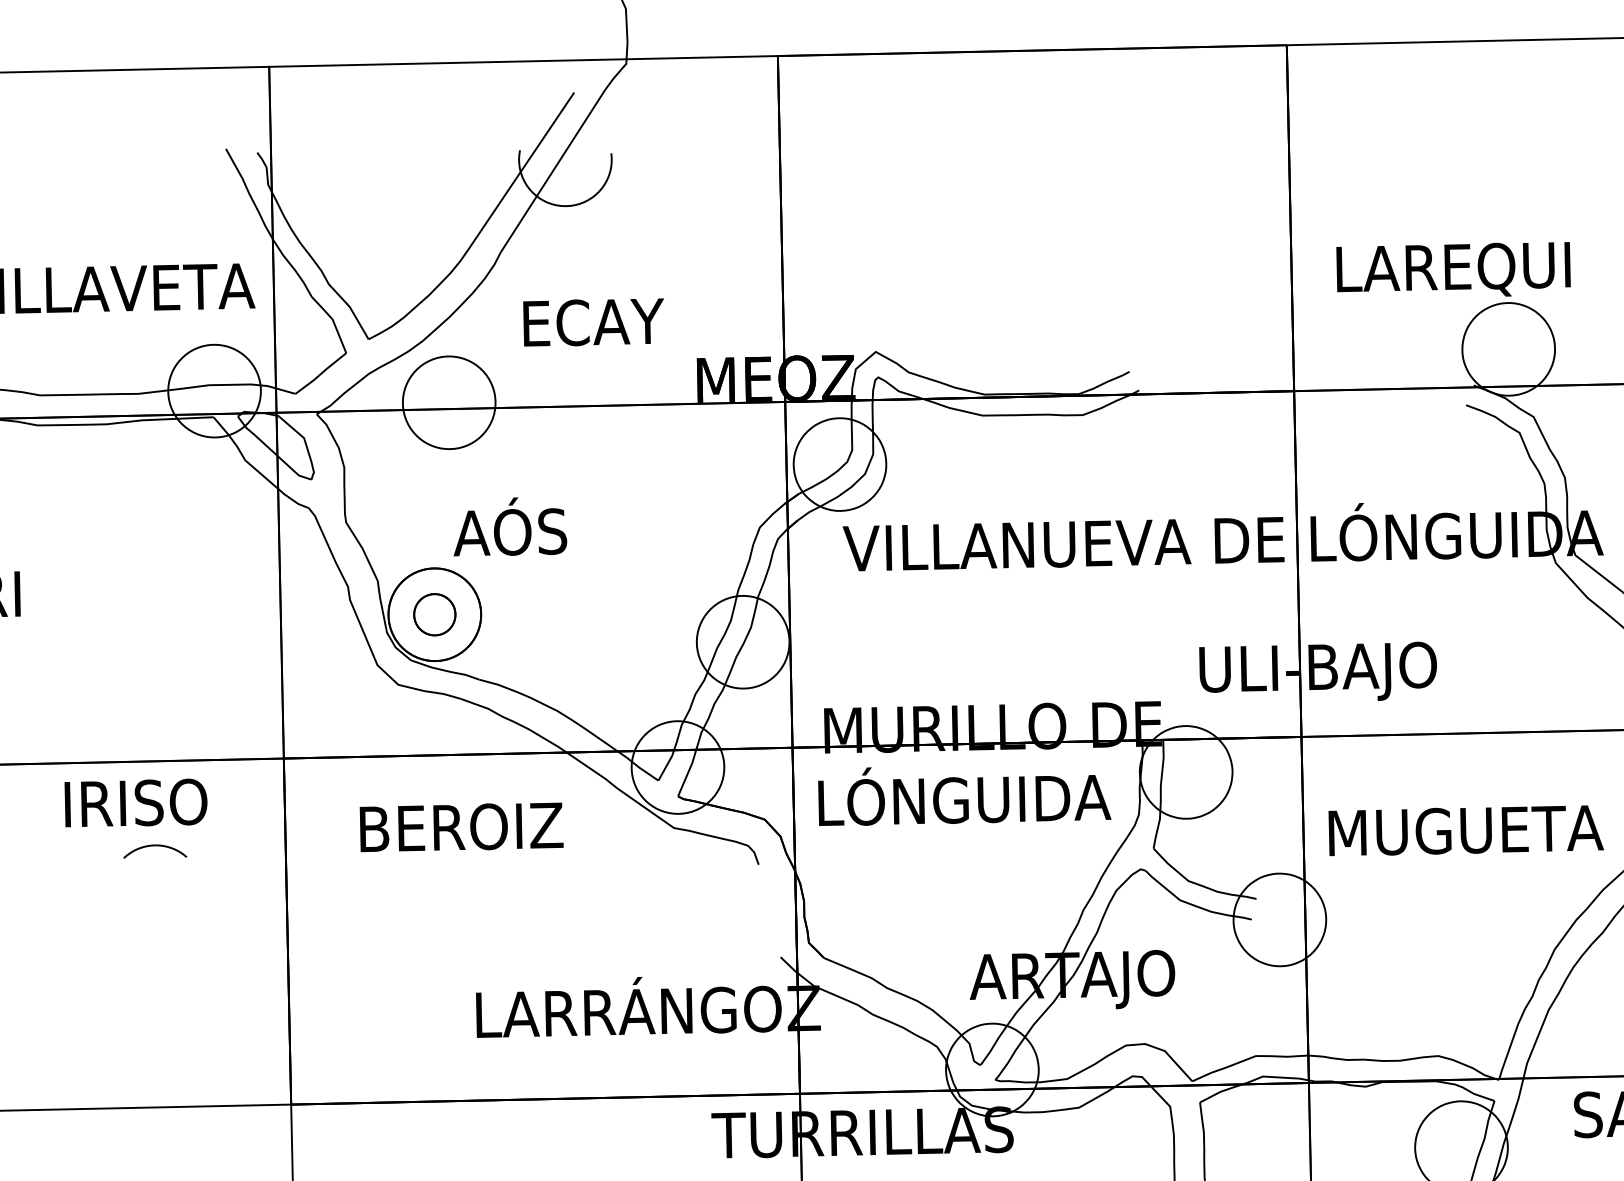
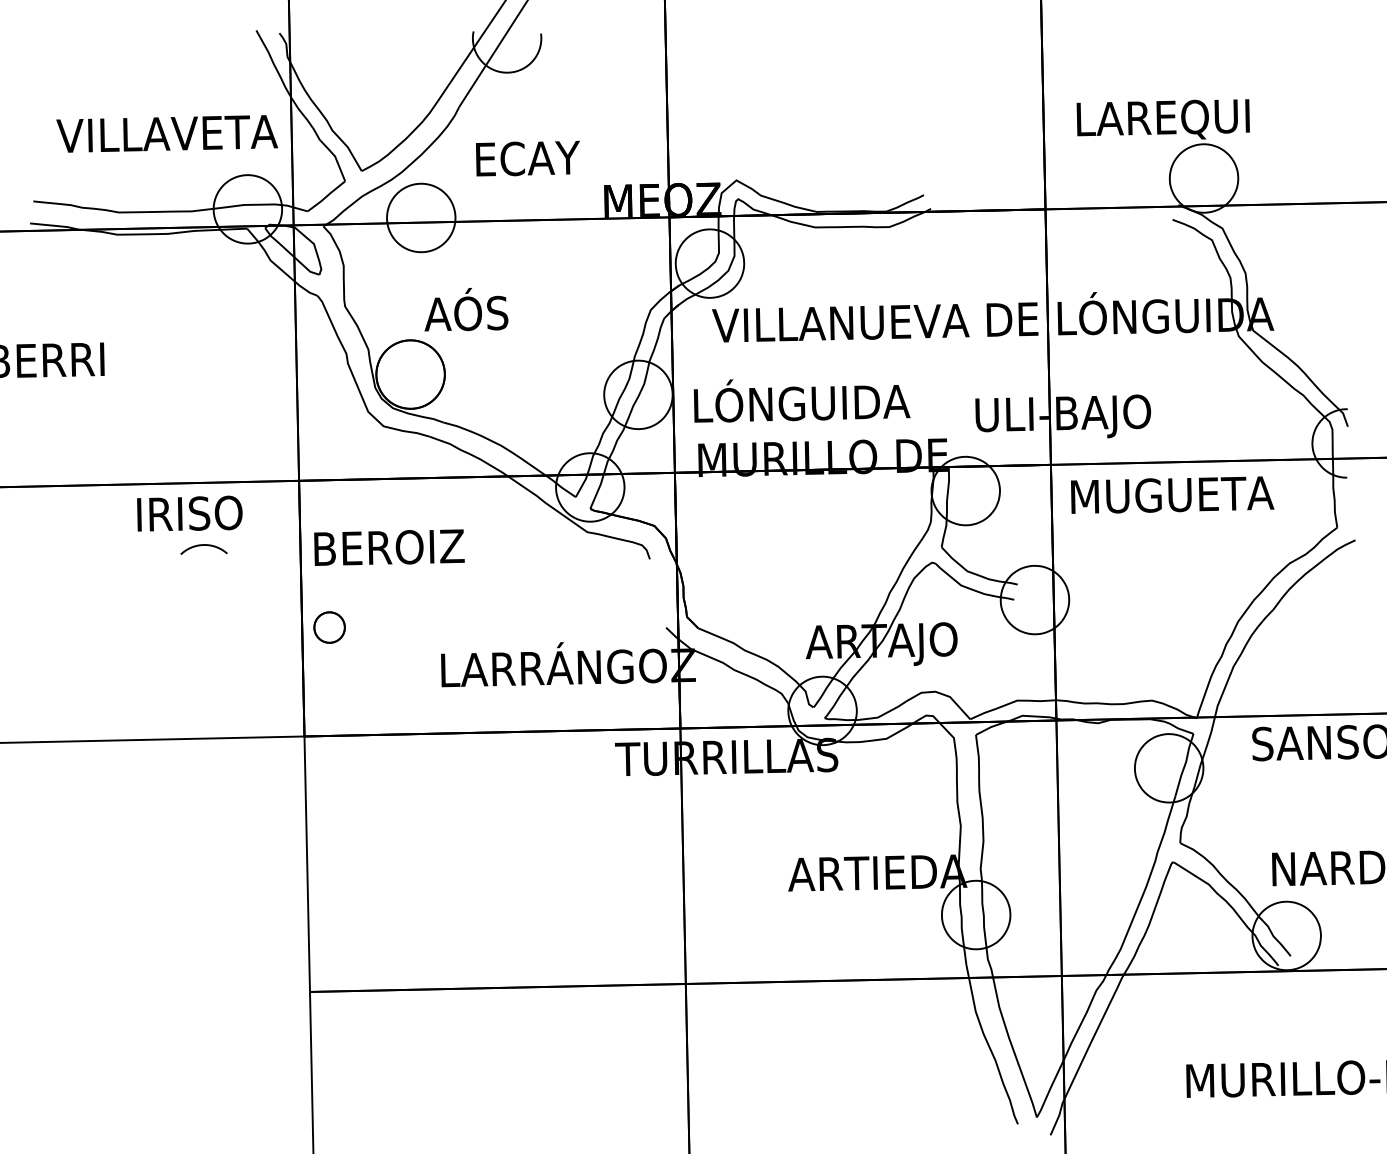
part: (434, 614) -> (329, 627), moved
text: (963, 796) -> (801, 400), moved
text: (461, 827) -> (389, 547), moved
text: (1466, 829) -> (1172, 494), moved

